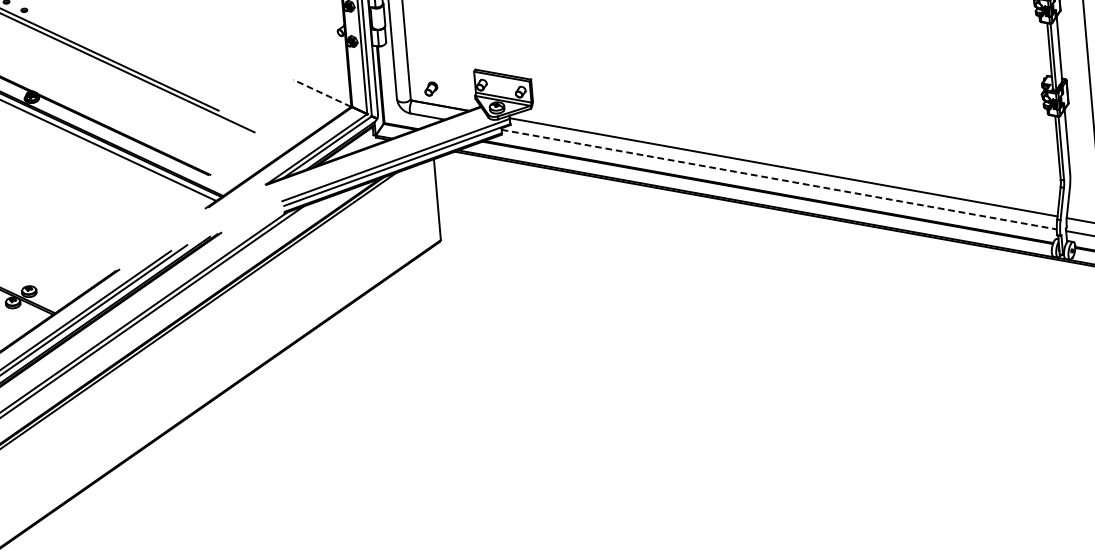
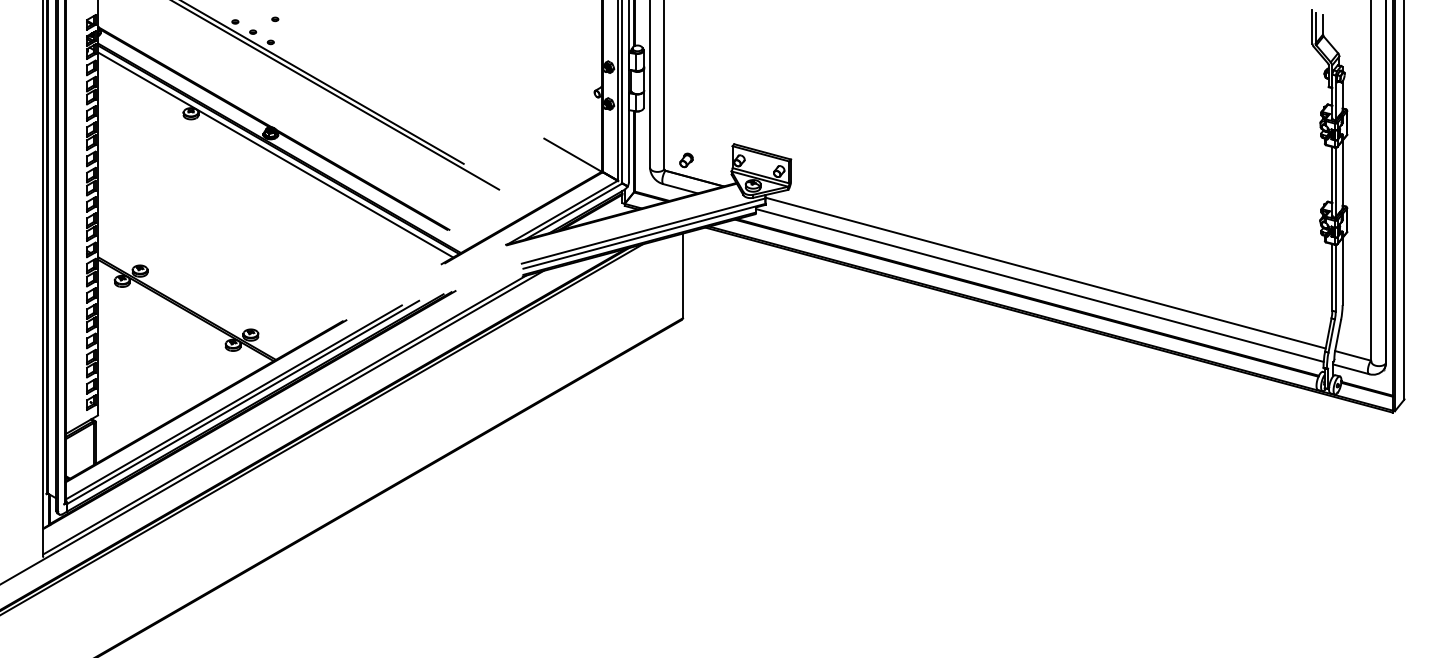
line: (321, 92) -> (572, 154), dashed -> solid
line: (778, 179) -> (1039, 285), dashed -> solid

